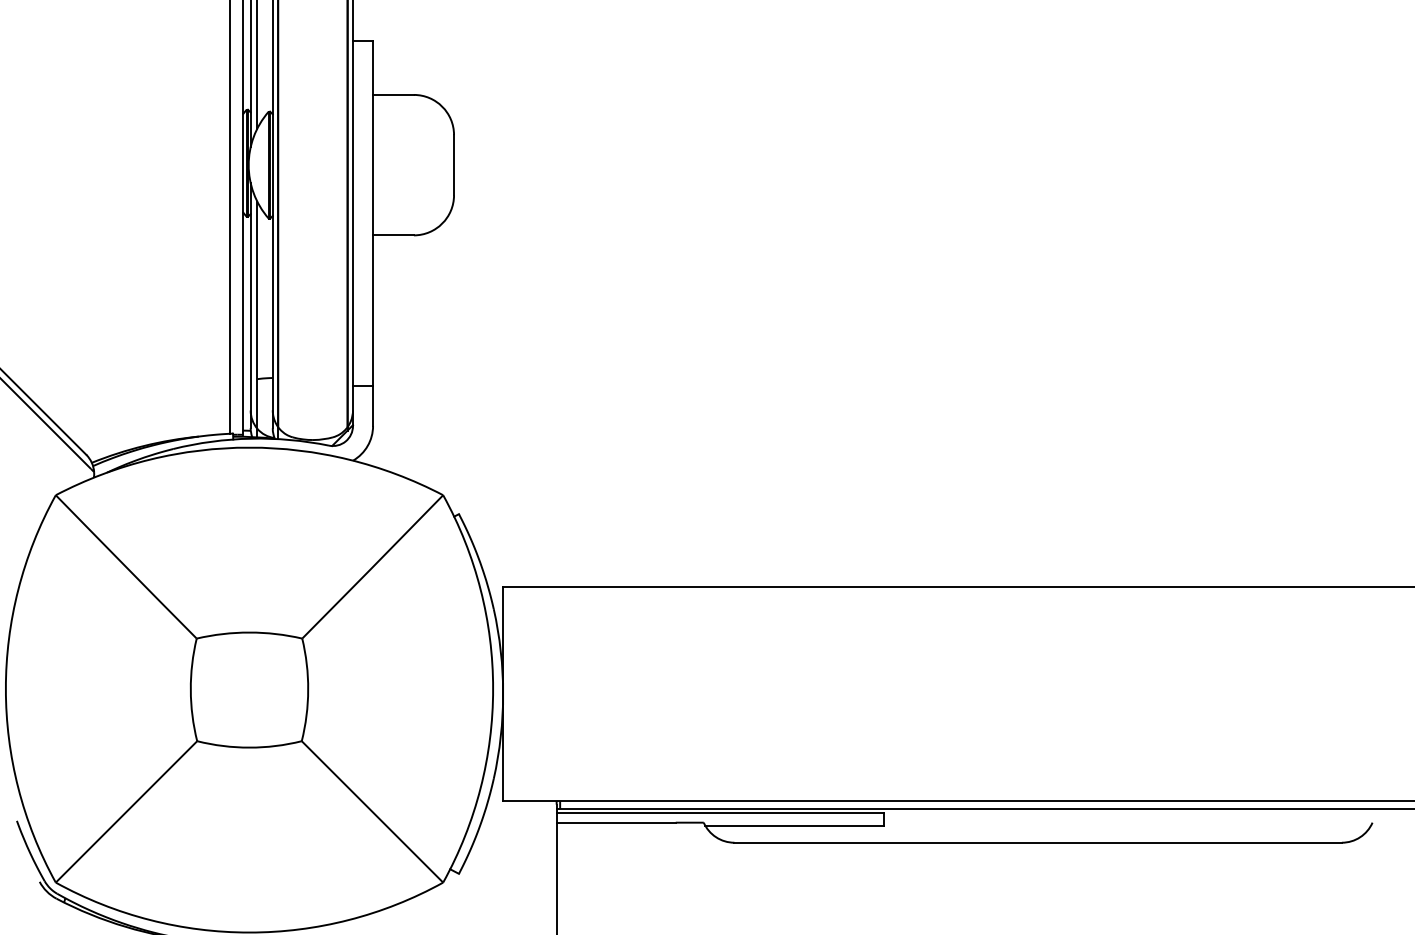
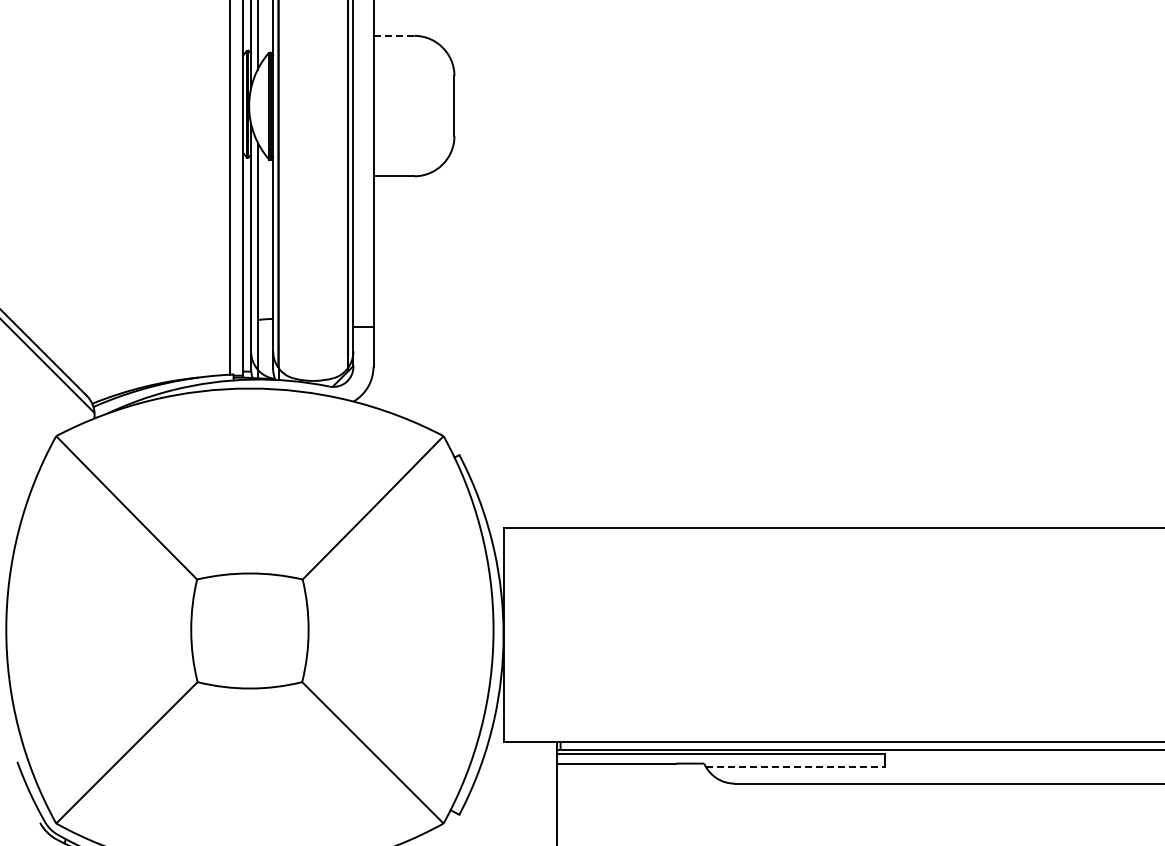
line: (393, 94) -> (393, 35), solid -> dashed
line: (795, 826) -> (795, 767), solid -> dashed

